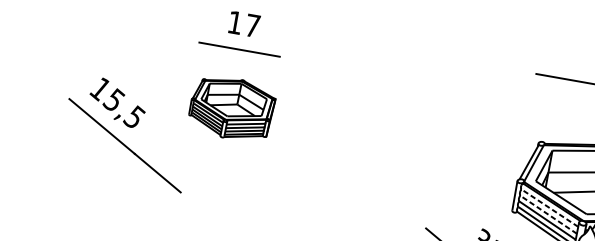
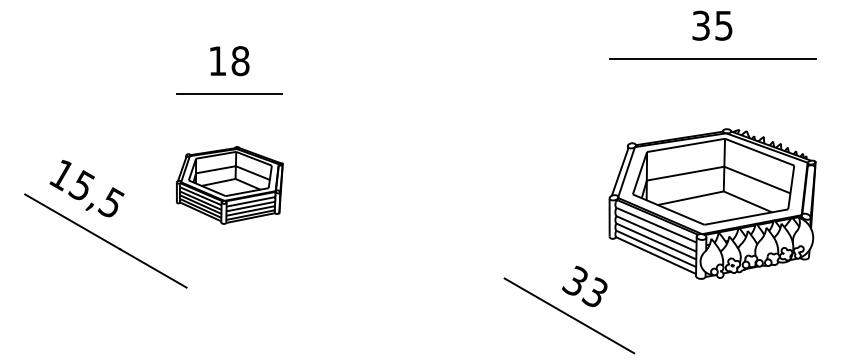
text: (252, 26) -> (240, 61), 17 -> 18
part: (231, 108) -> (229, 185), moved
line: (549, 208) -> (656, 225), dashed -> solid
line: (548, 214) -> (656, 233), dashed -> solid

